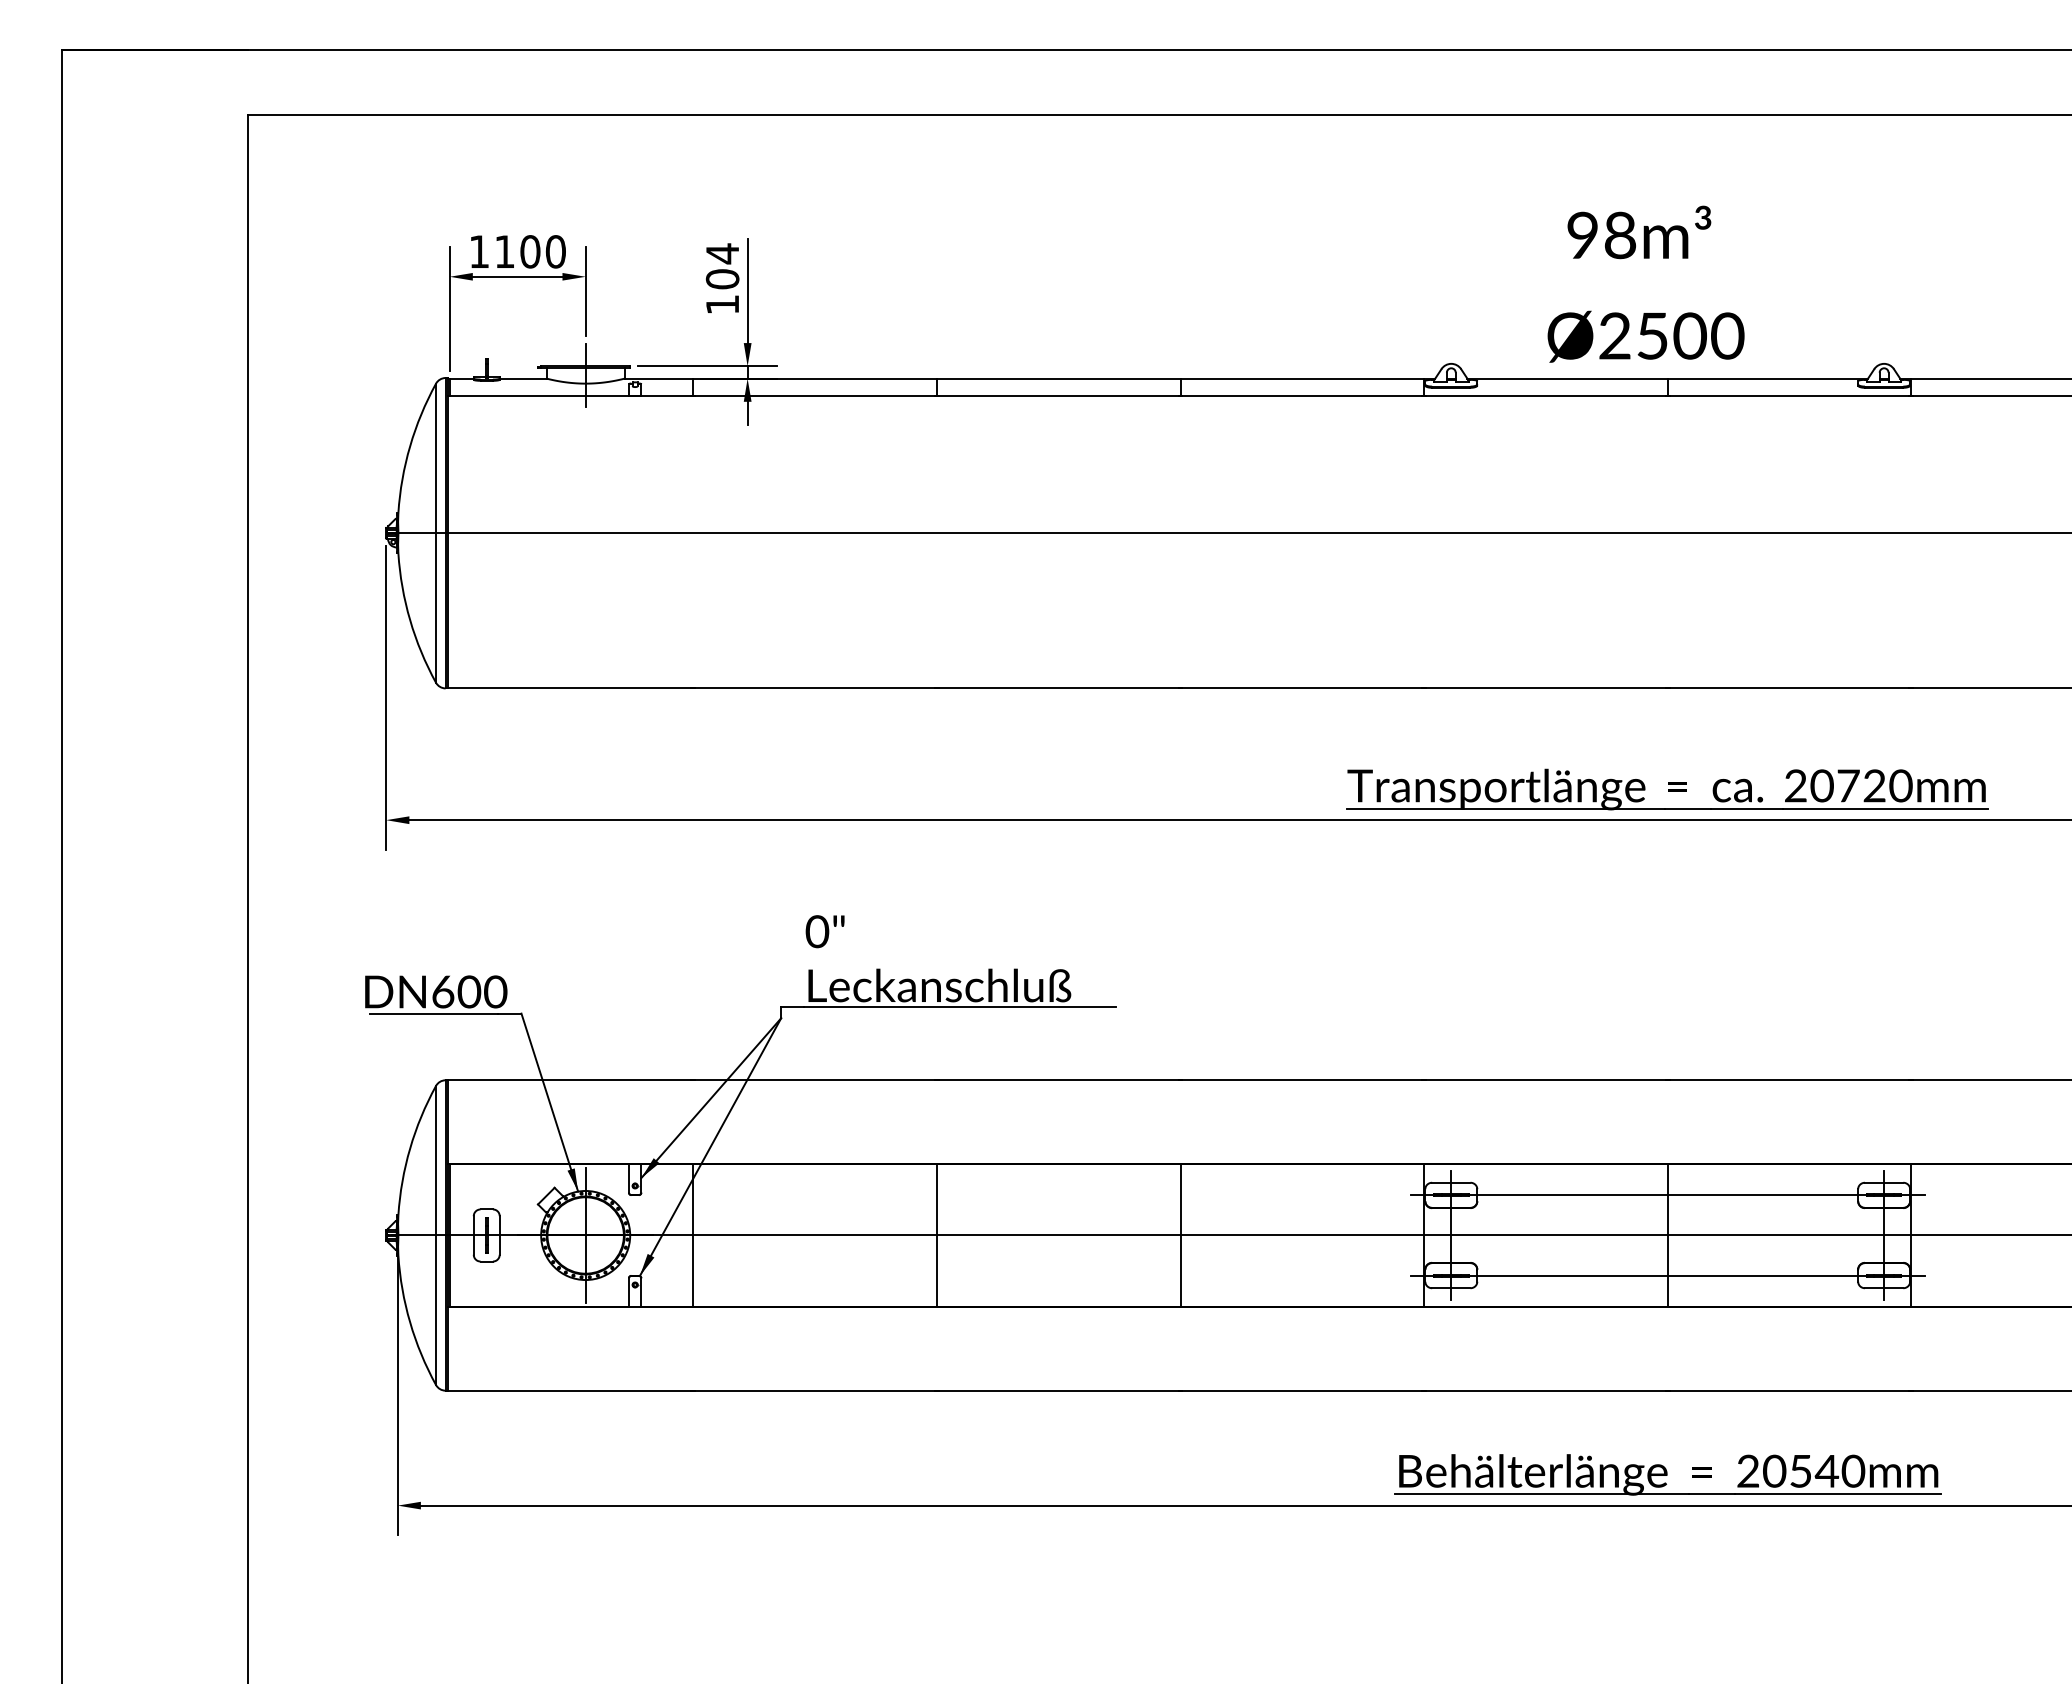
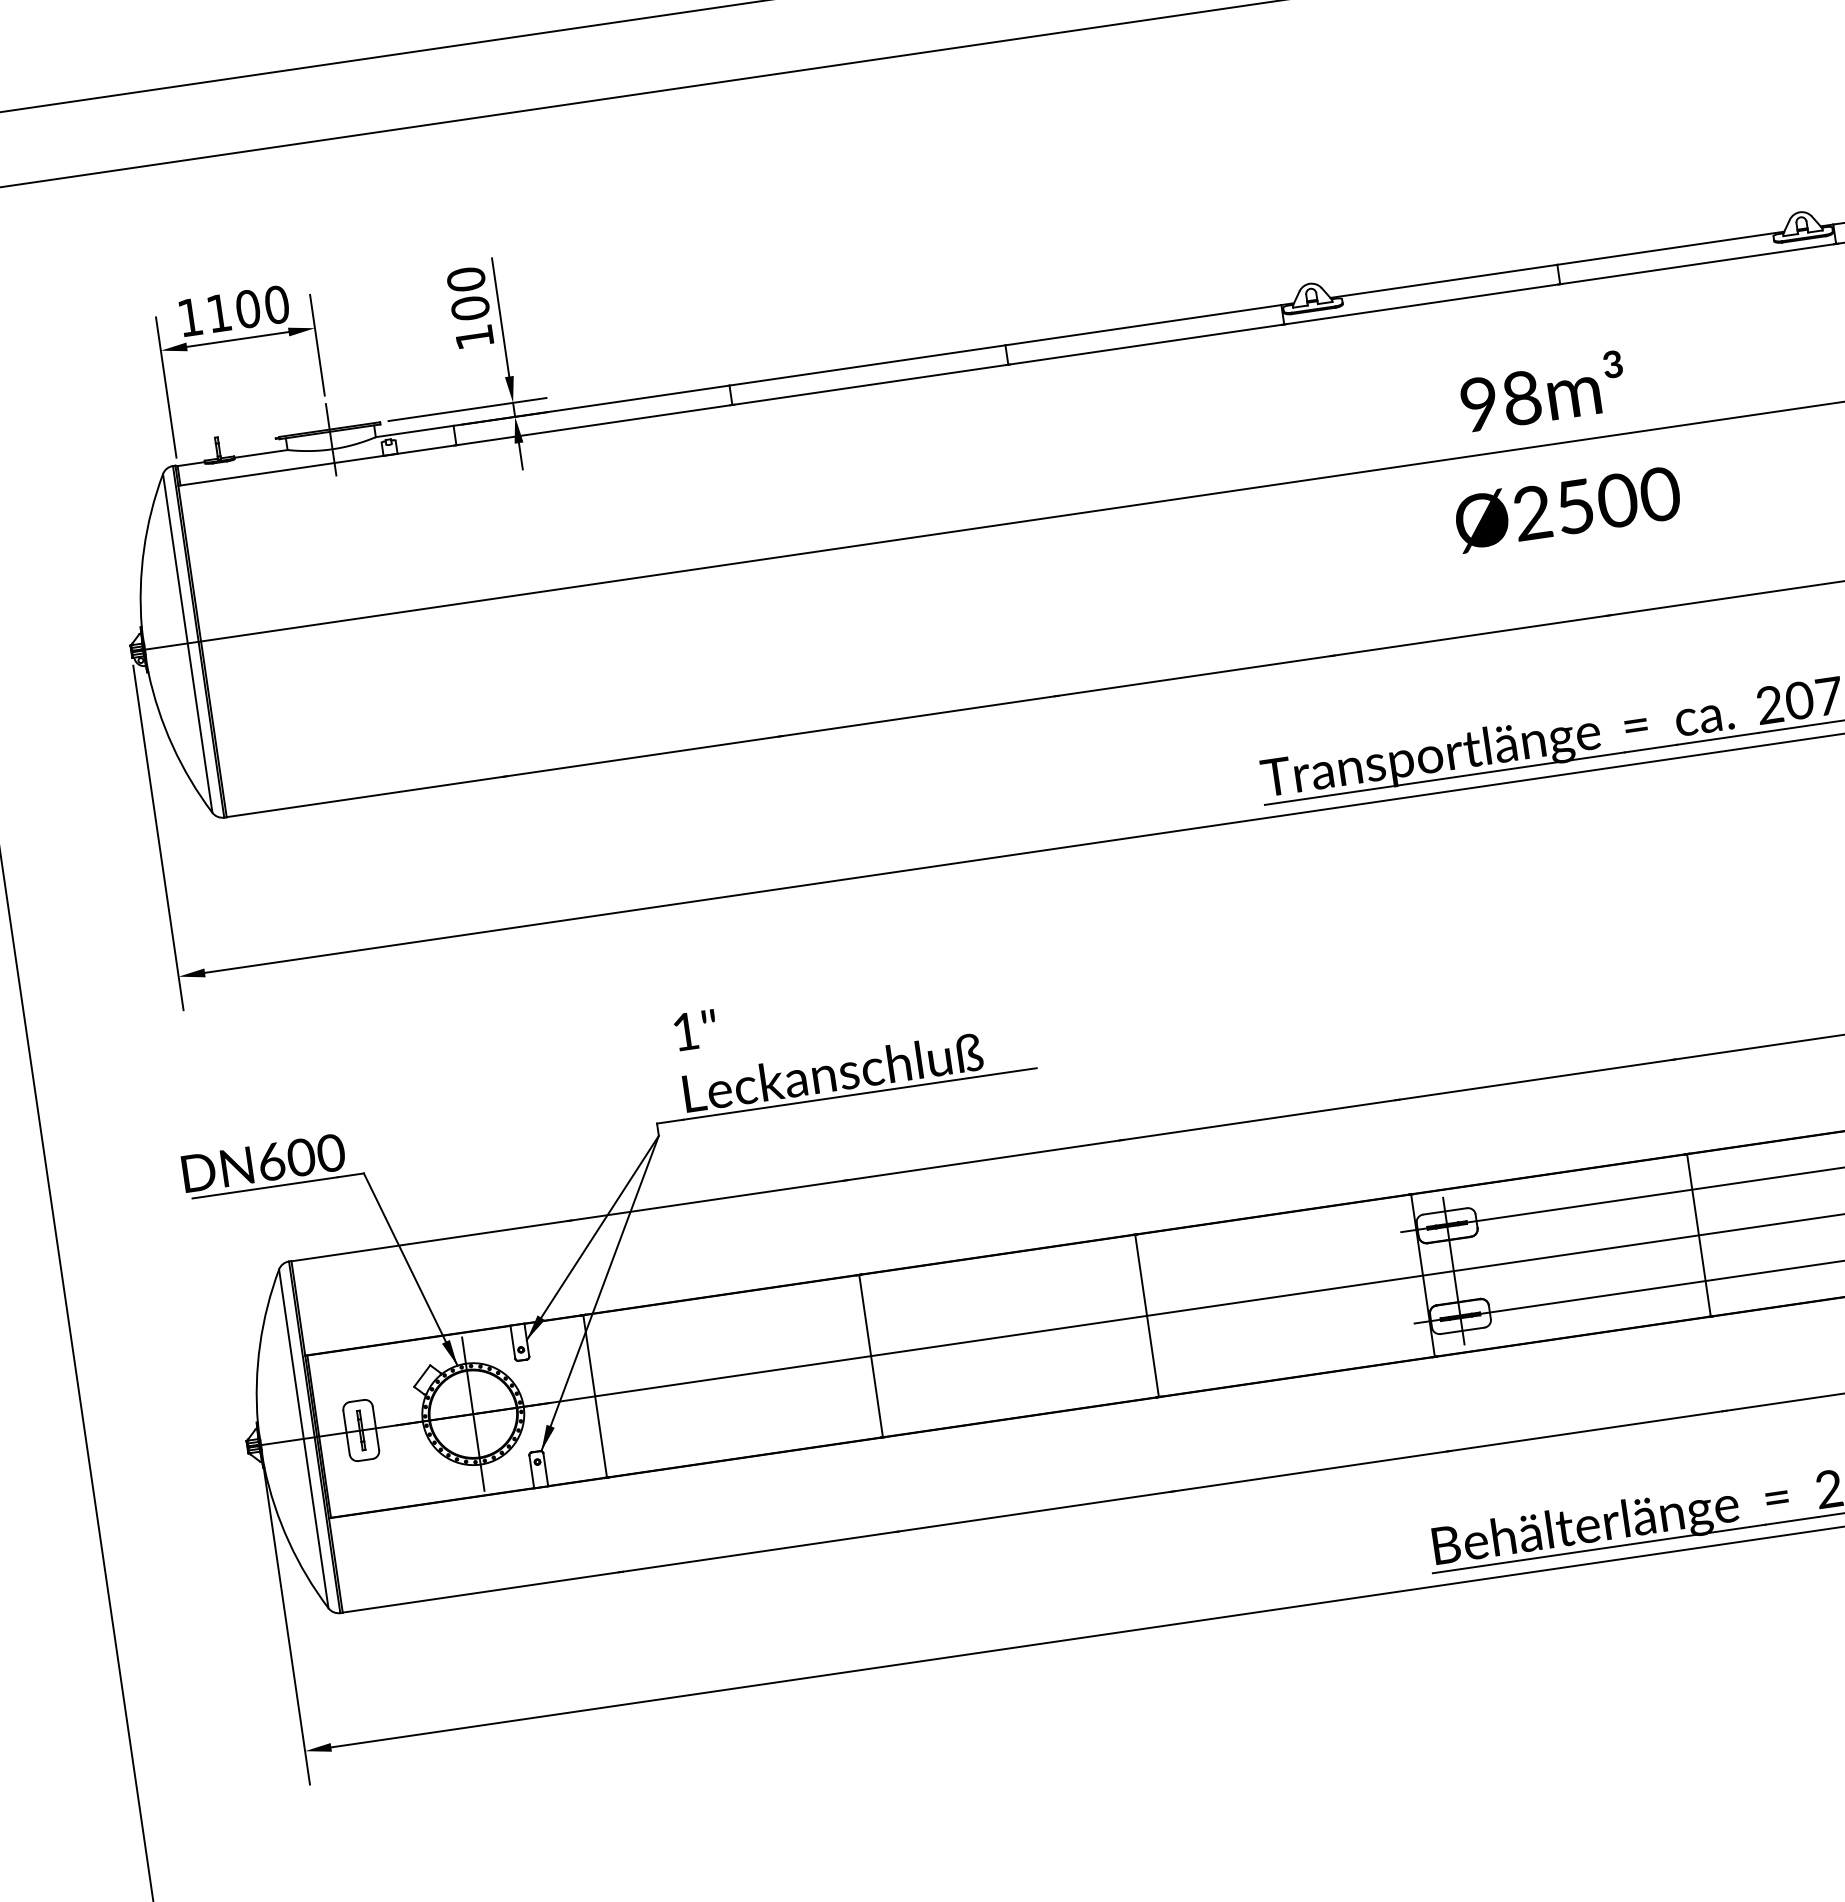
text: (722, 253) -> (466, 279), 104 -> 100
text: (1645, 283) -> (1558, 448), moved
text: (817, 931) -> (685, 1031), 0" -> 1"

